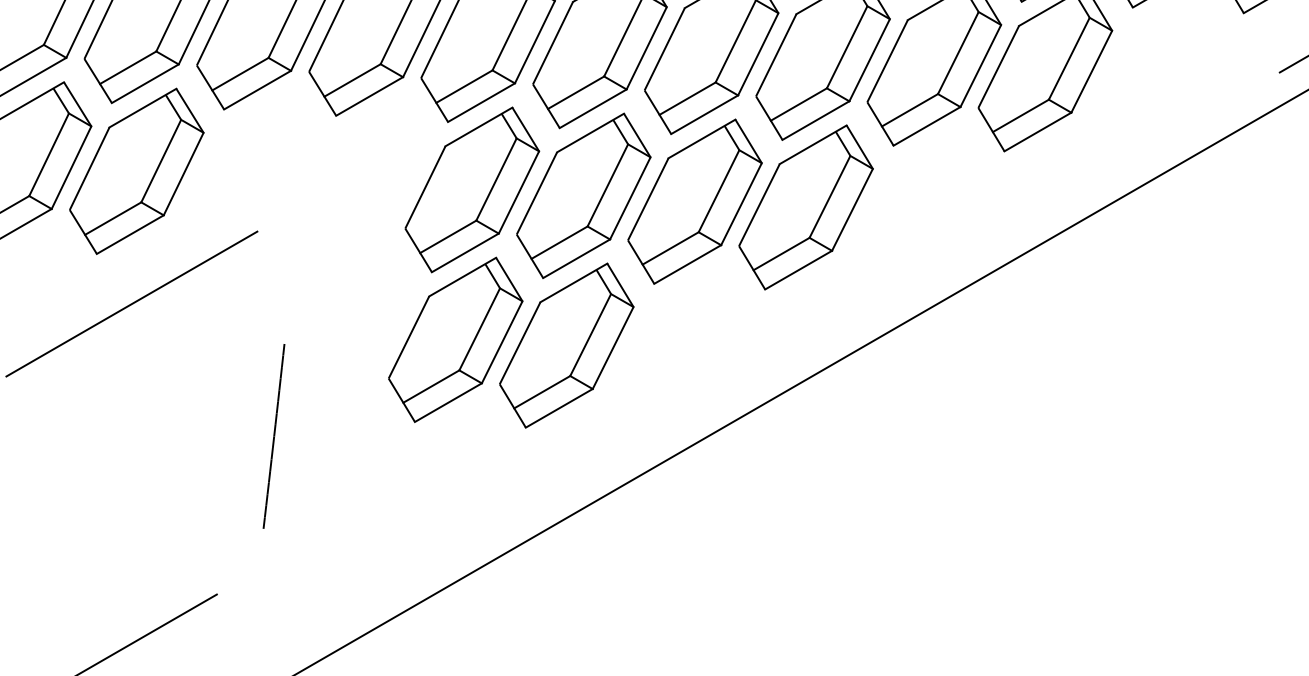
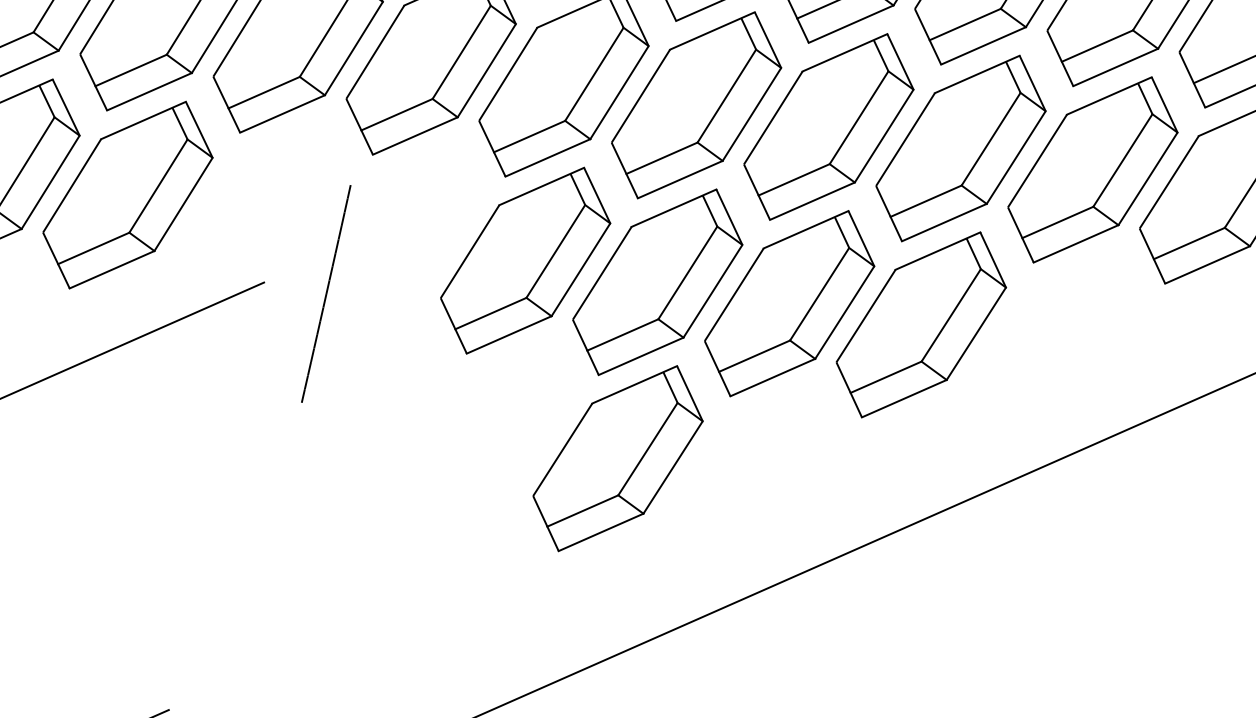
part: (455, 339) -> (486, 436), removed
line: (273, 436) -> (325, 293), moved

